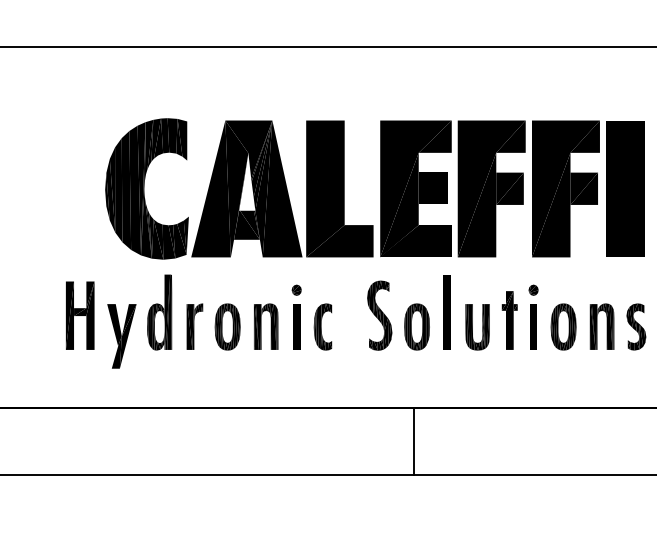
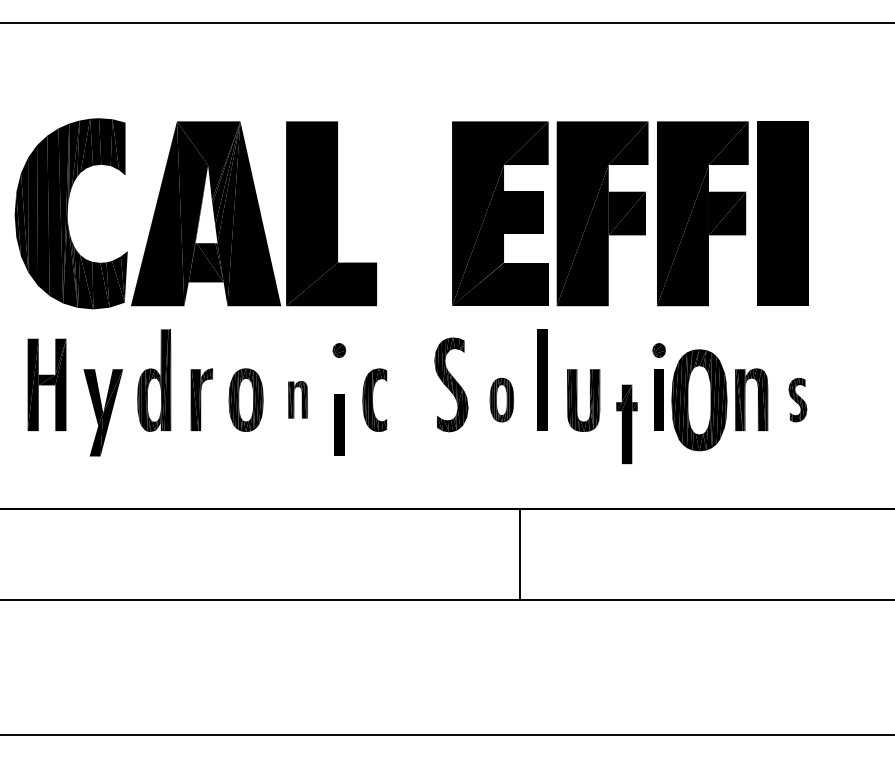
part: (239, 188) -> (195, 213), moved
part: (509, 320) -> (626, 424), moved
part: (265, 326) -> (297, 399), size x0.6
part: (296, 326) -> (339, 424), moved
part: (416, 326) -> (501, 399), size x0.7
part: (563, 326) -> (699, 399), size x1.6
part: (636, 326) -> (797, 399), size x0.7
line: (413, 441) -> (520, 554), moved

